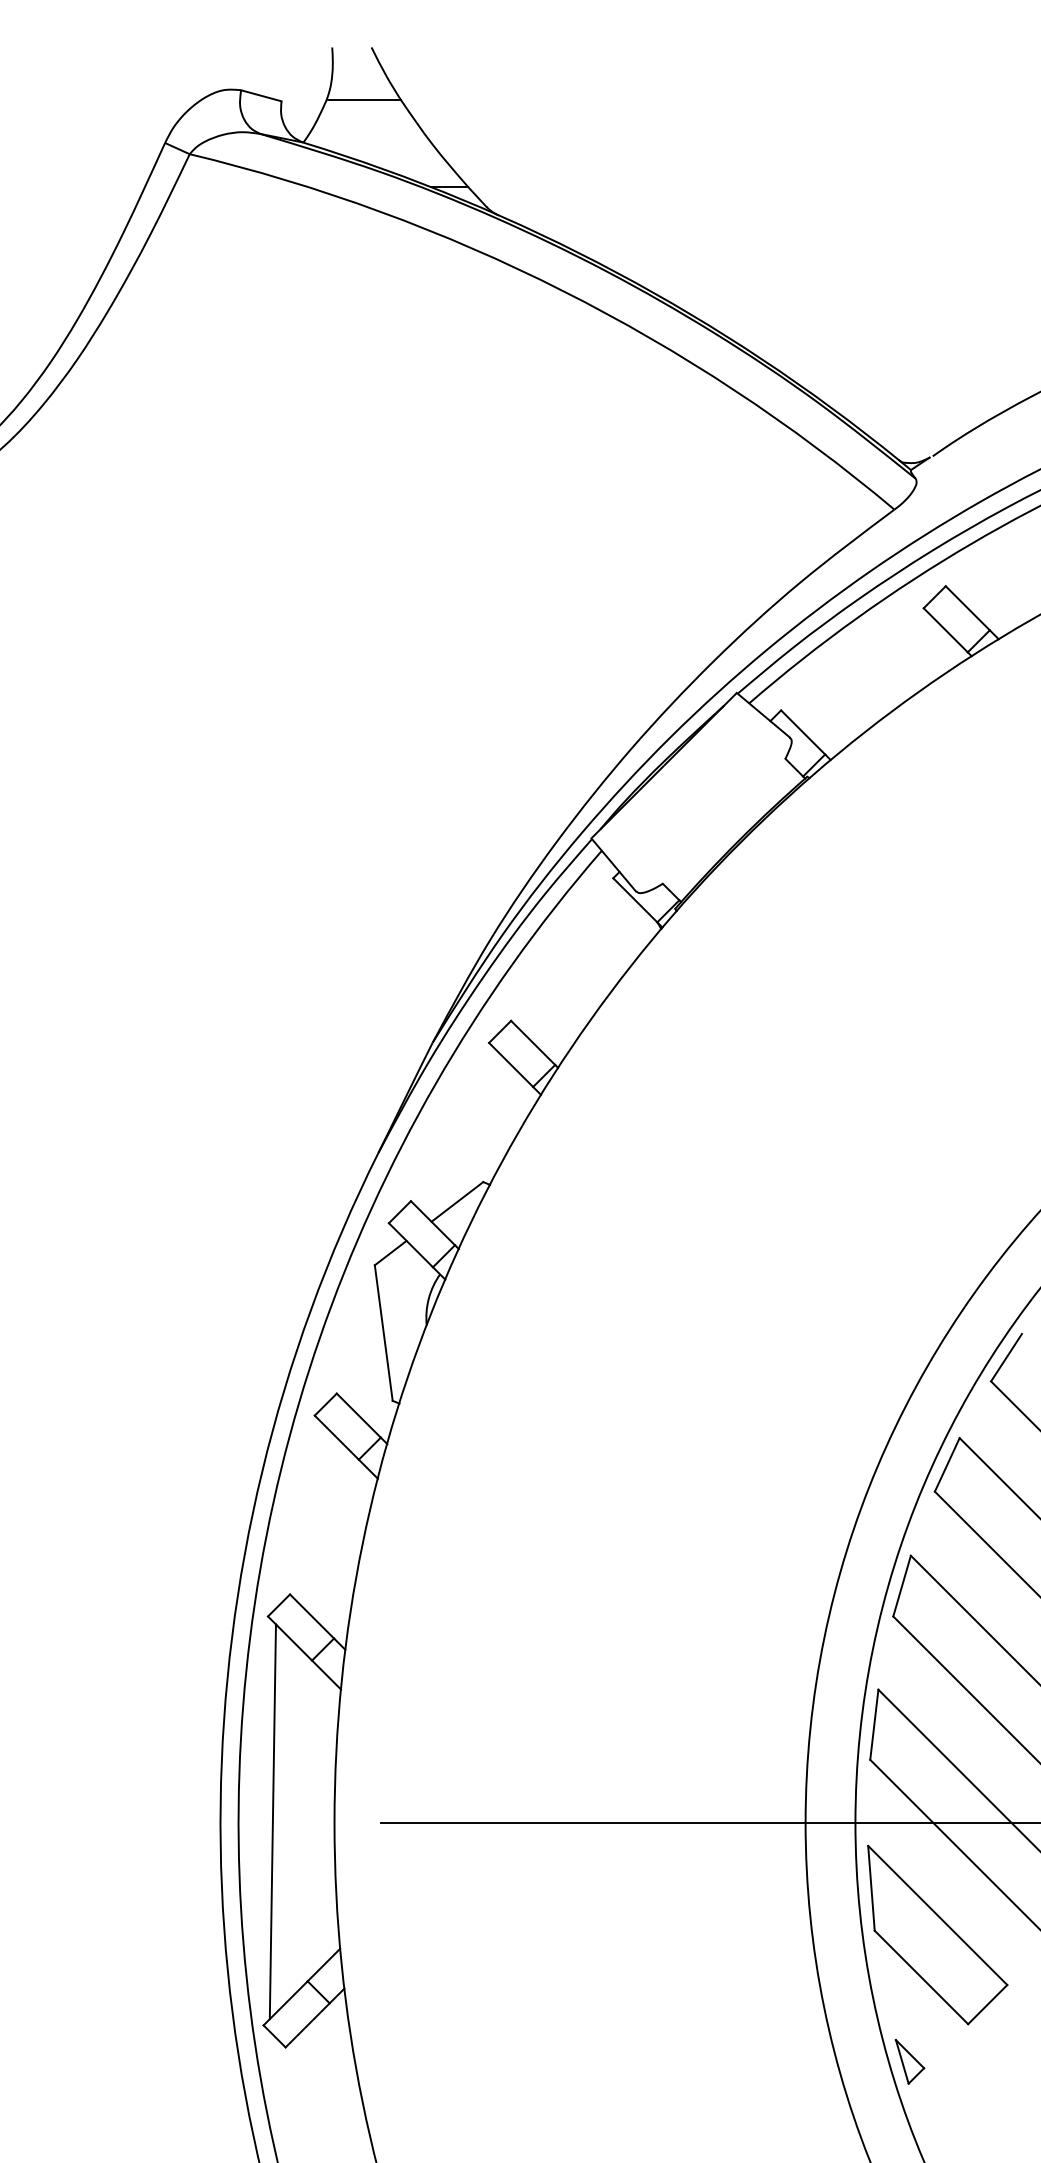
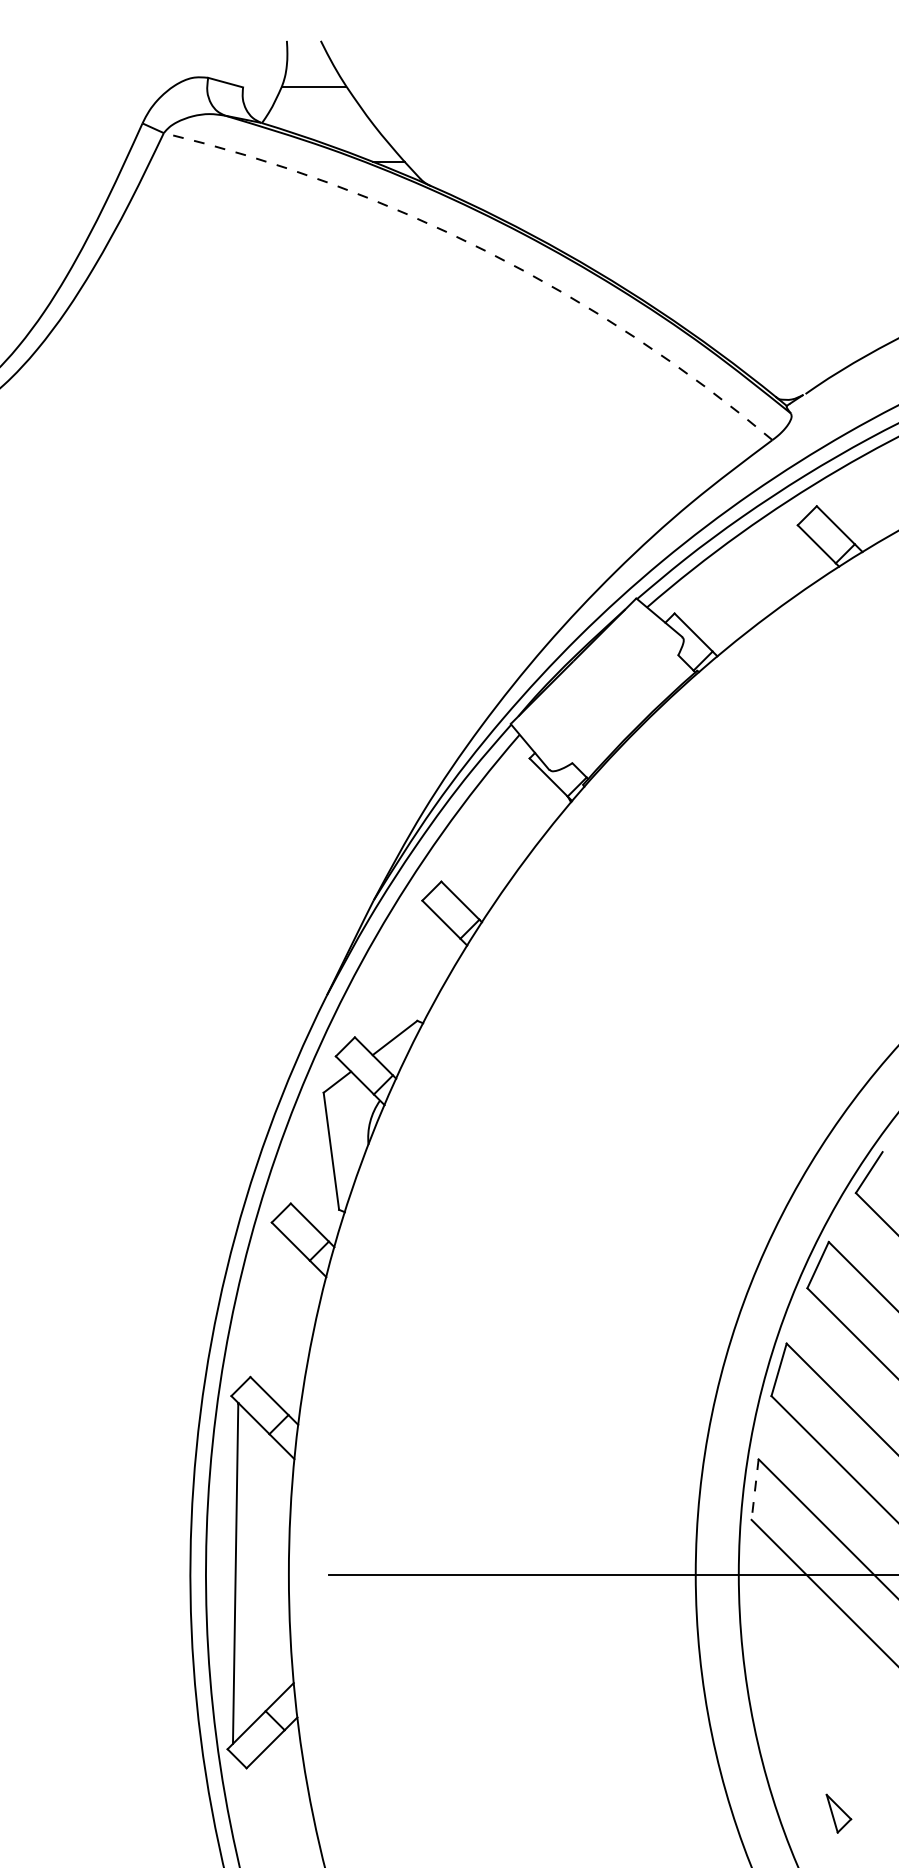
arc: (563, 291) -> (486, 251), solid -> dashed
line: (874, 1725) -> (755, 1490), solid -> dashed
part: (937, 1935) -> (809, 1671), removed
part: (909, 2061) -> (838, 1813), moved

